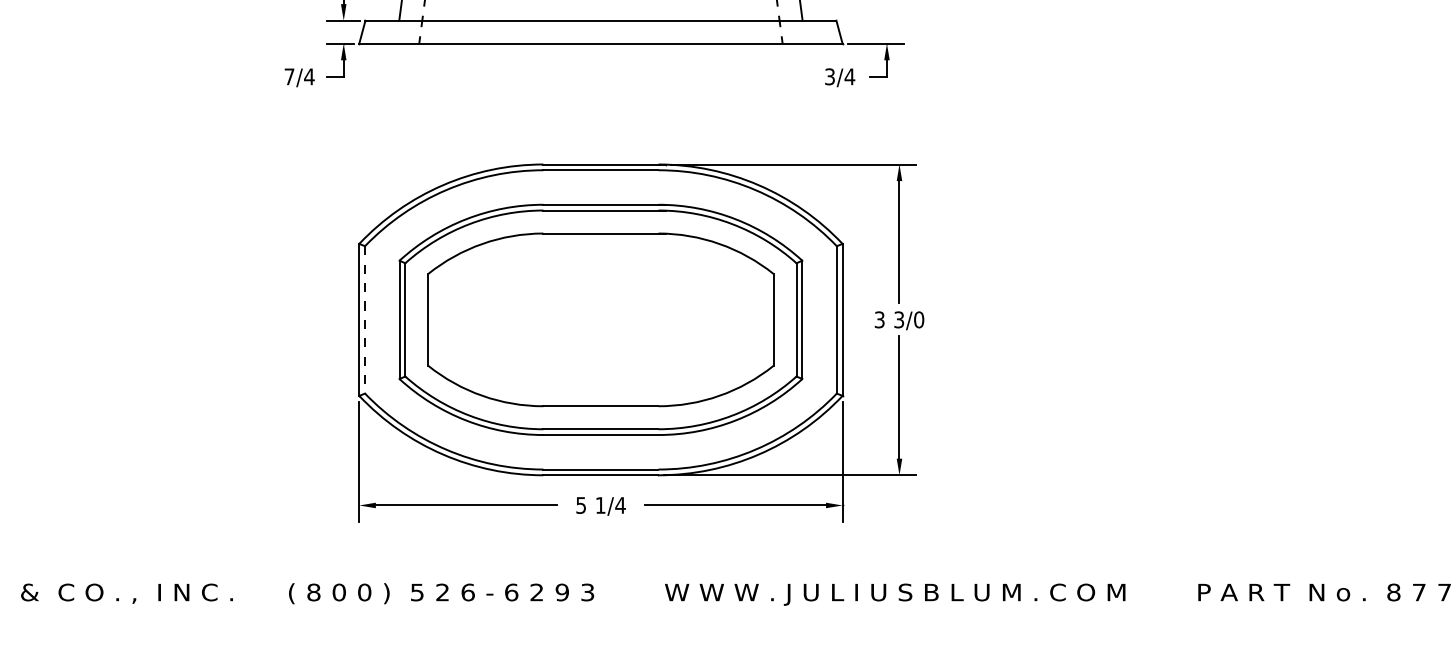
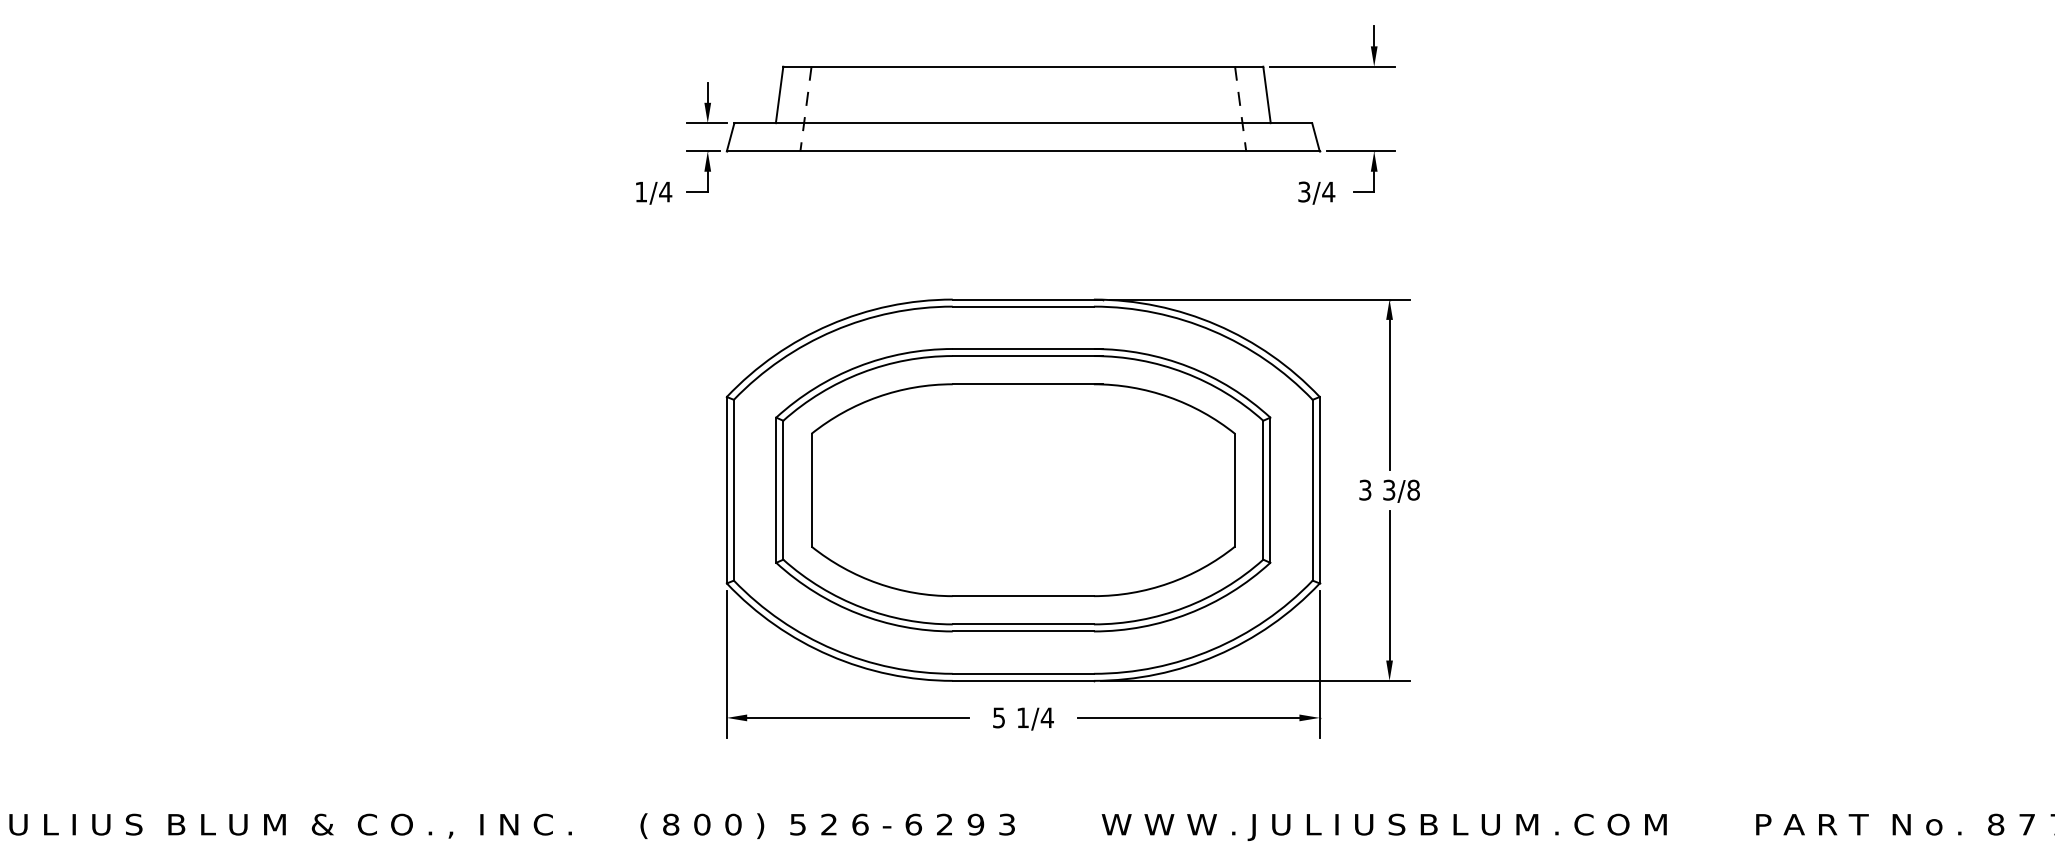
text: (289, 76) -> (641, 191), 7/4 -> 1/4
line: (364, 320) -> (733, 490), dashed -> solid
text: (918, 320) -> (1413, 490), 3/0 -> 3/8

